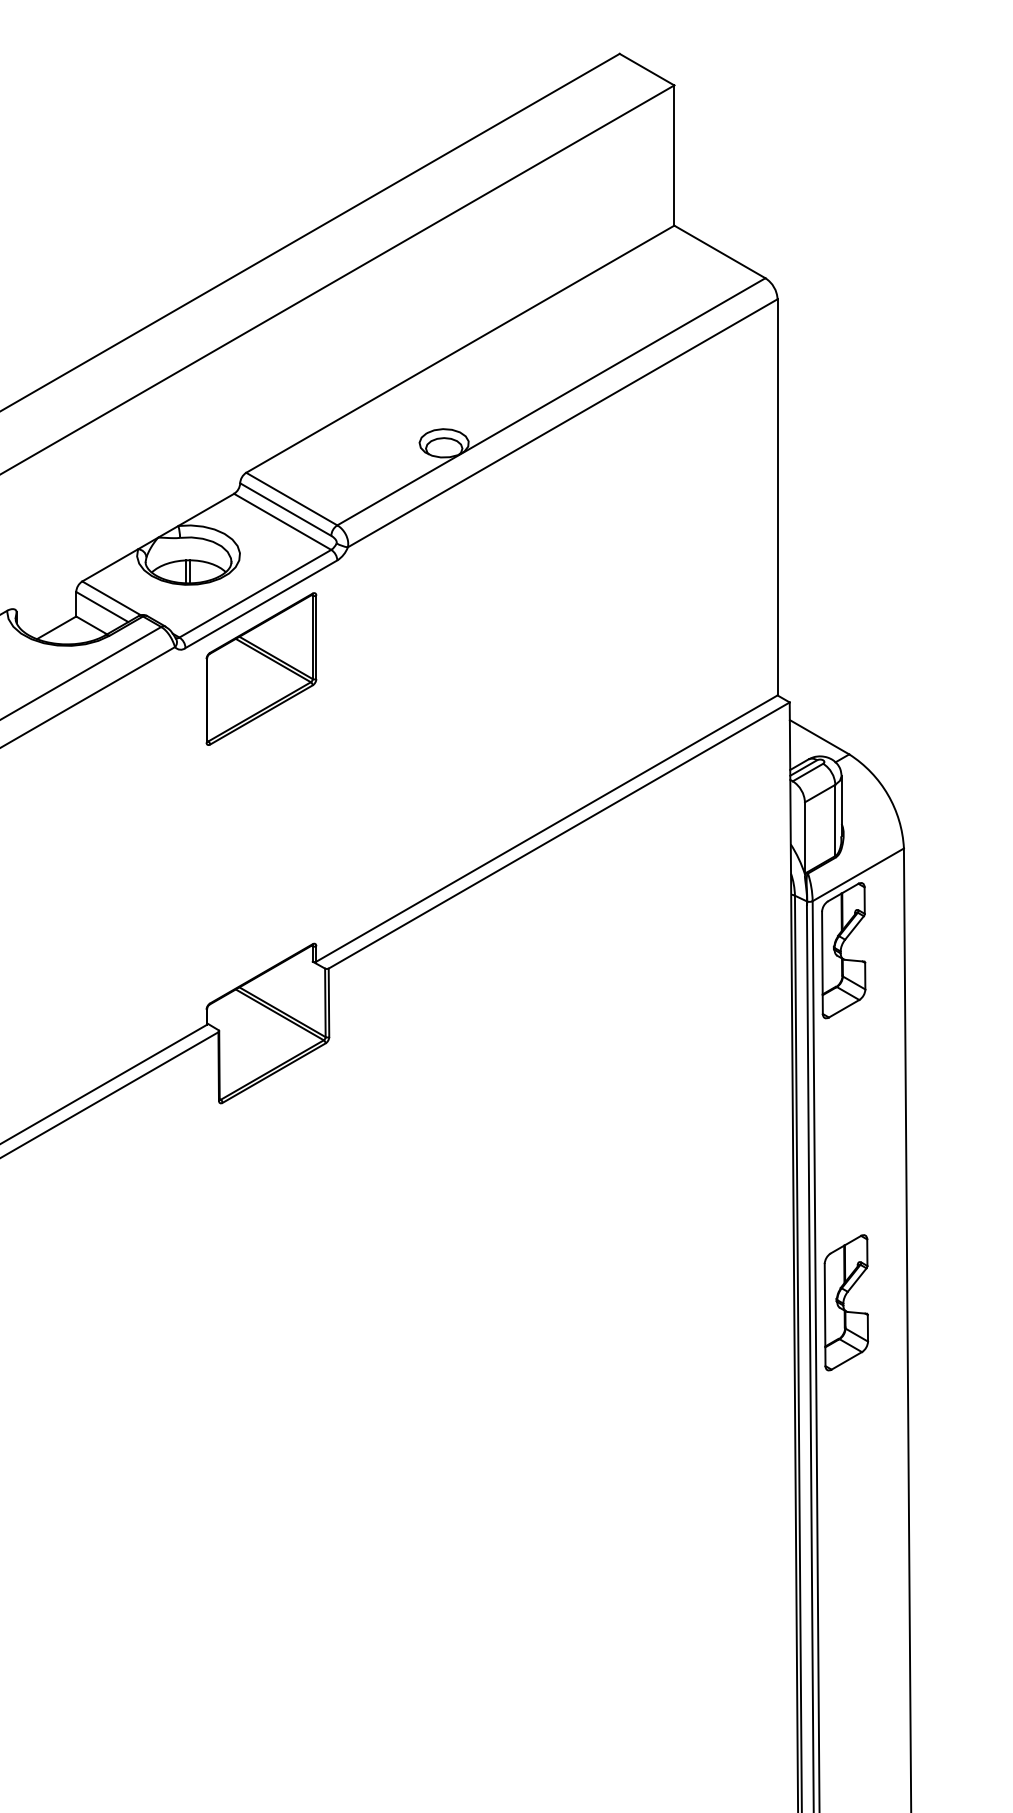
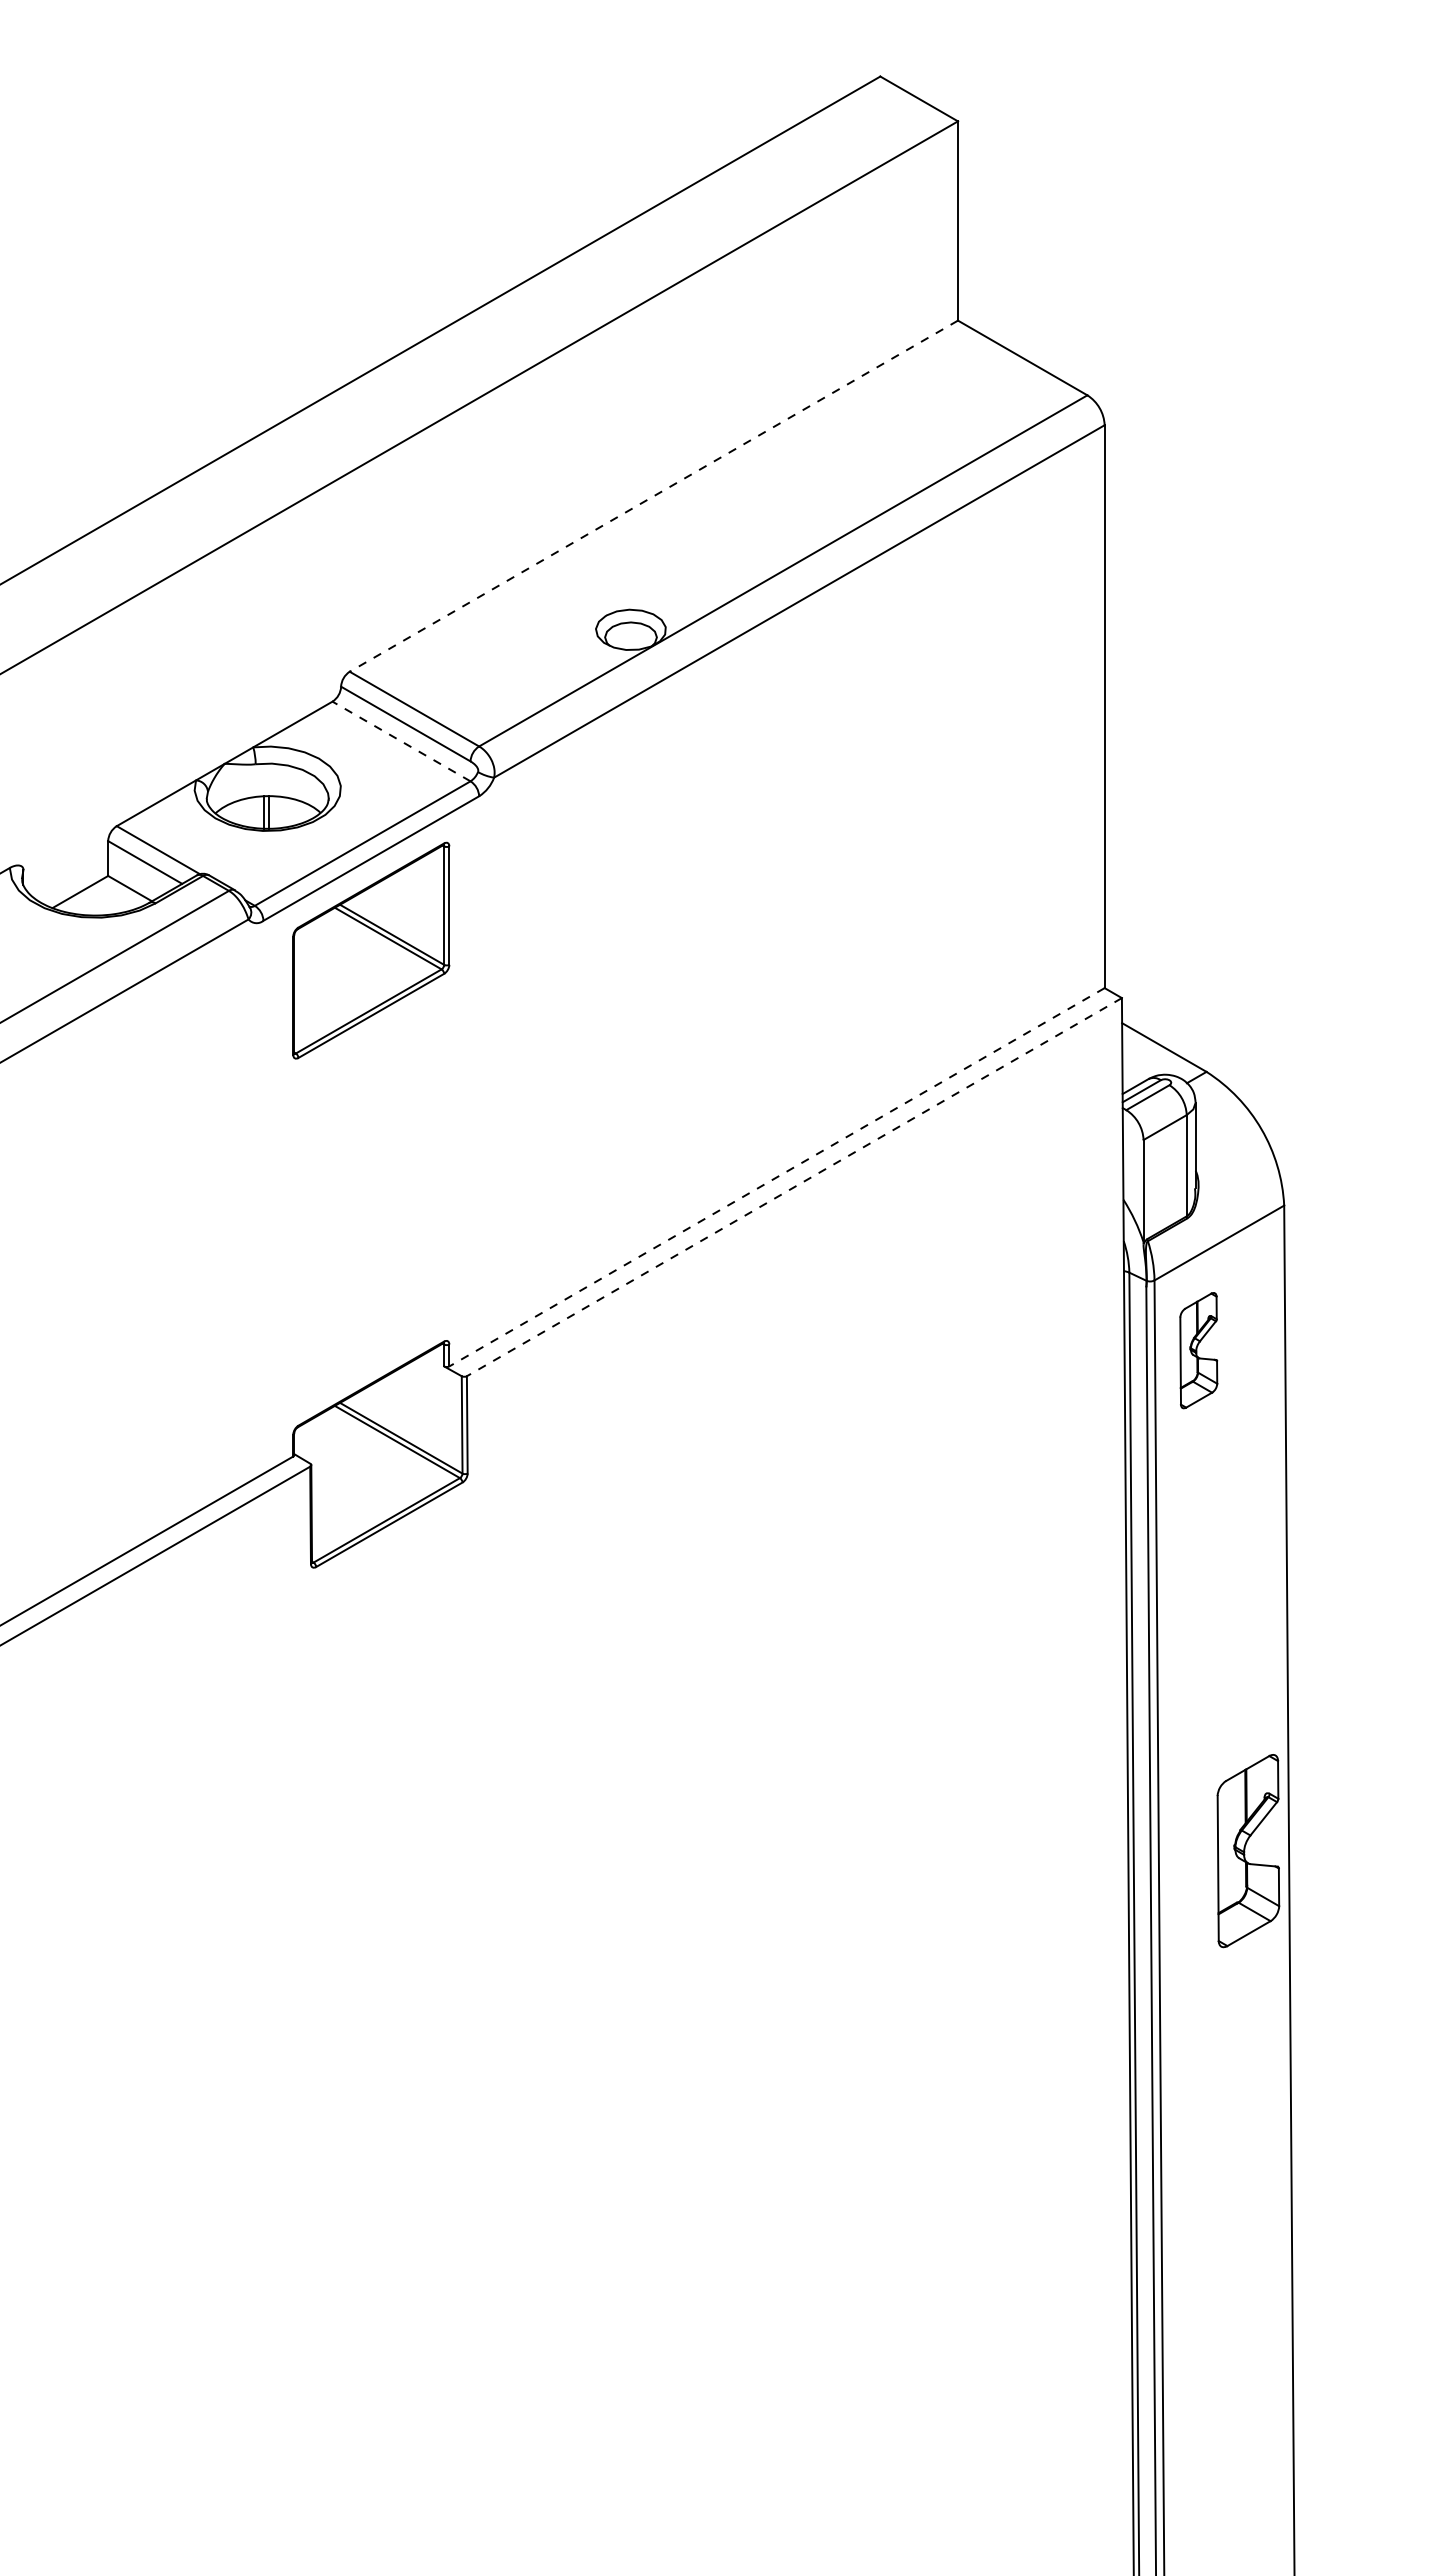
line: (460, 349) -> (653, 496), solid -> dashed
line: (282, 521) -> (401, 741), solid -> dashed
line: (546, 828) -> (776, 1177), solid -> dashed
line: (558, 835) -> (793, 1187), solid -> dashed
part: (843, 950) -> (1198, 1350), size x0.6
part: (846, 1303) -> (1248, 1851), moved

